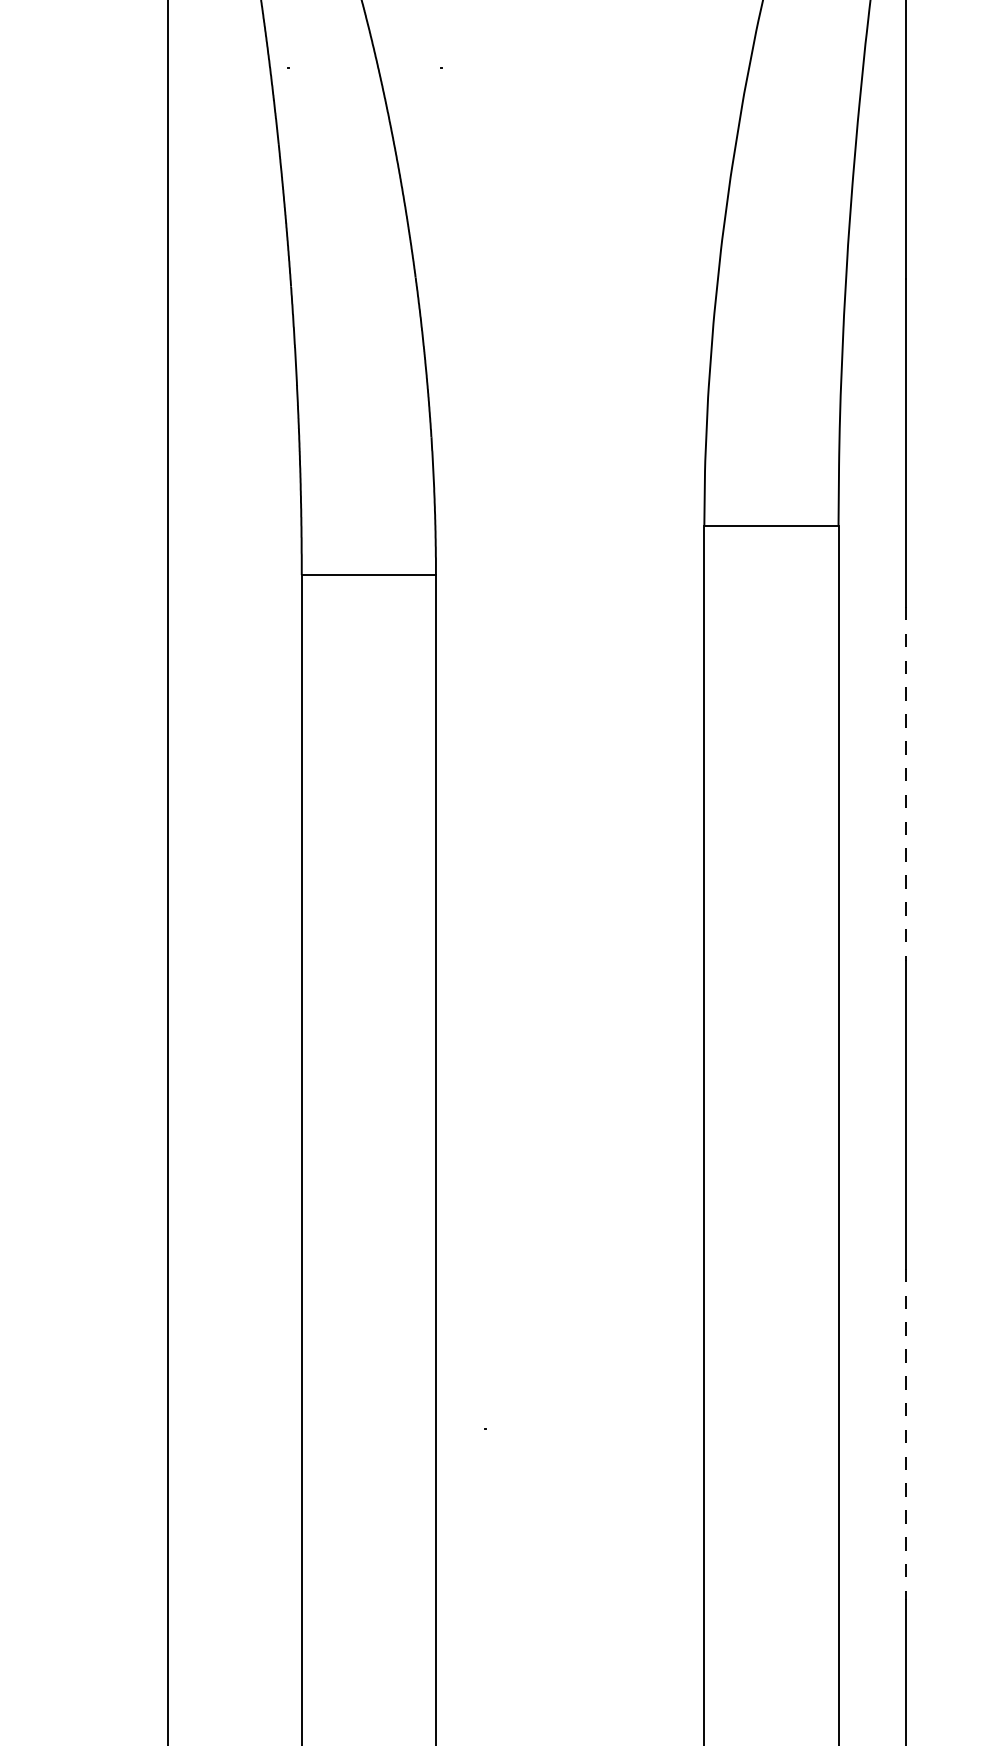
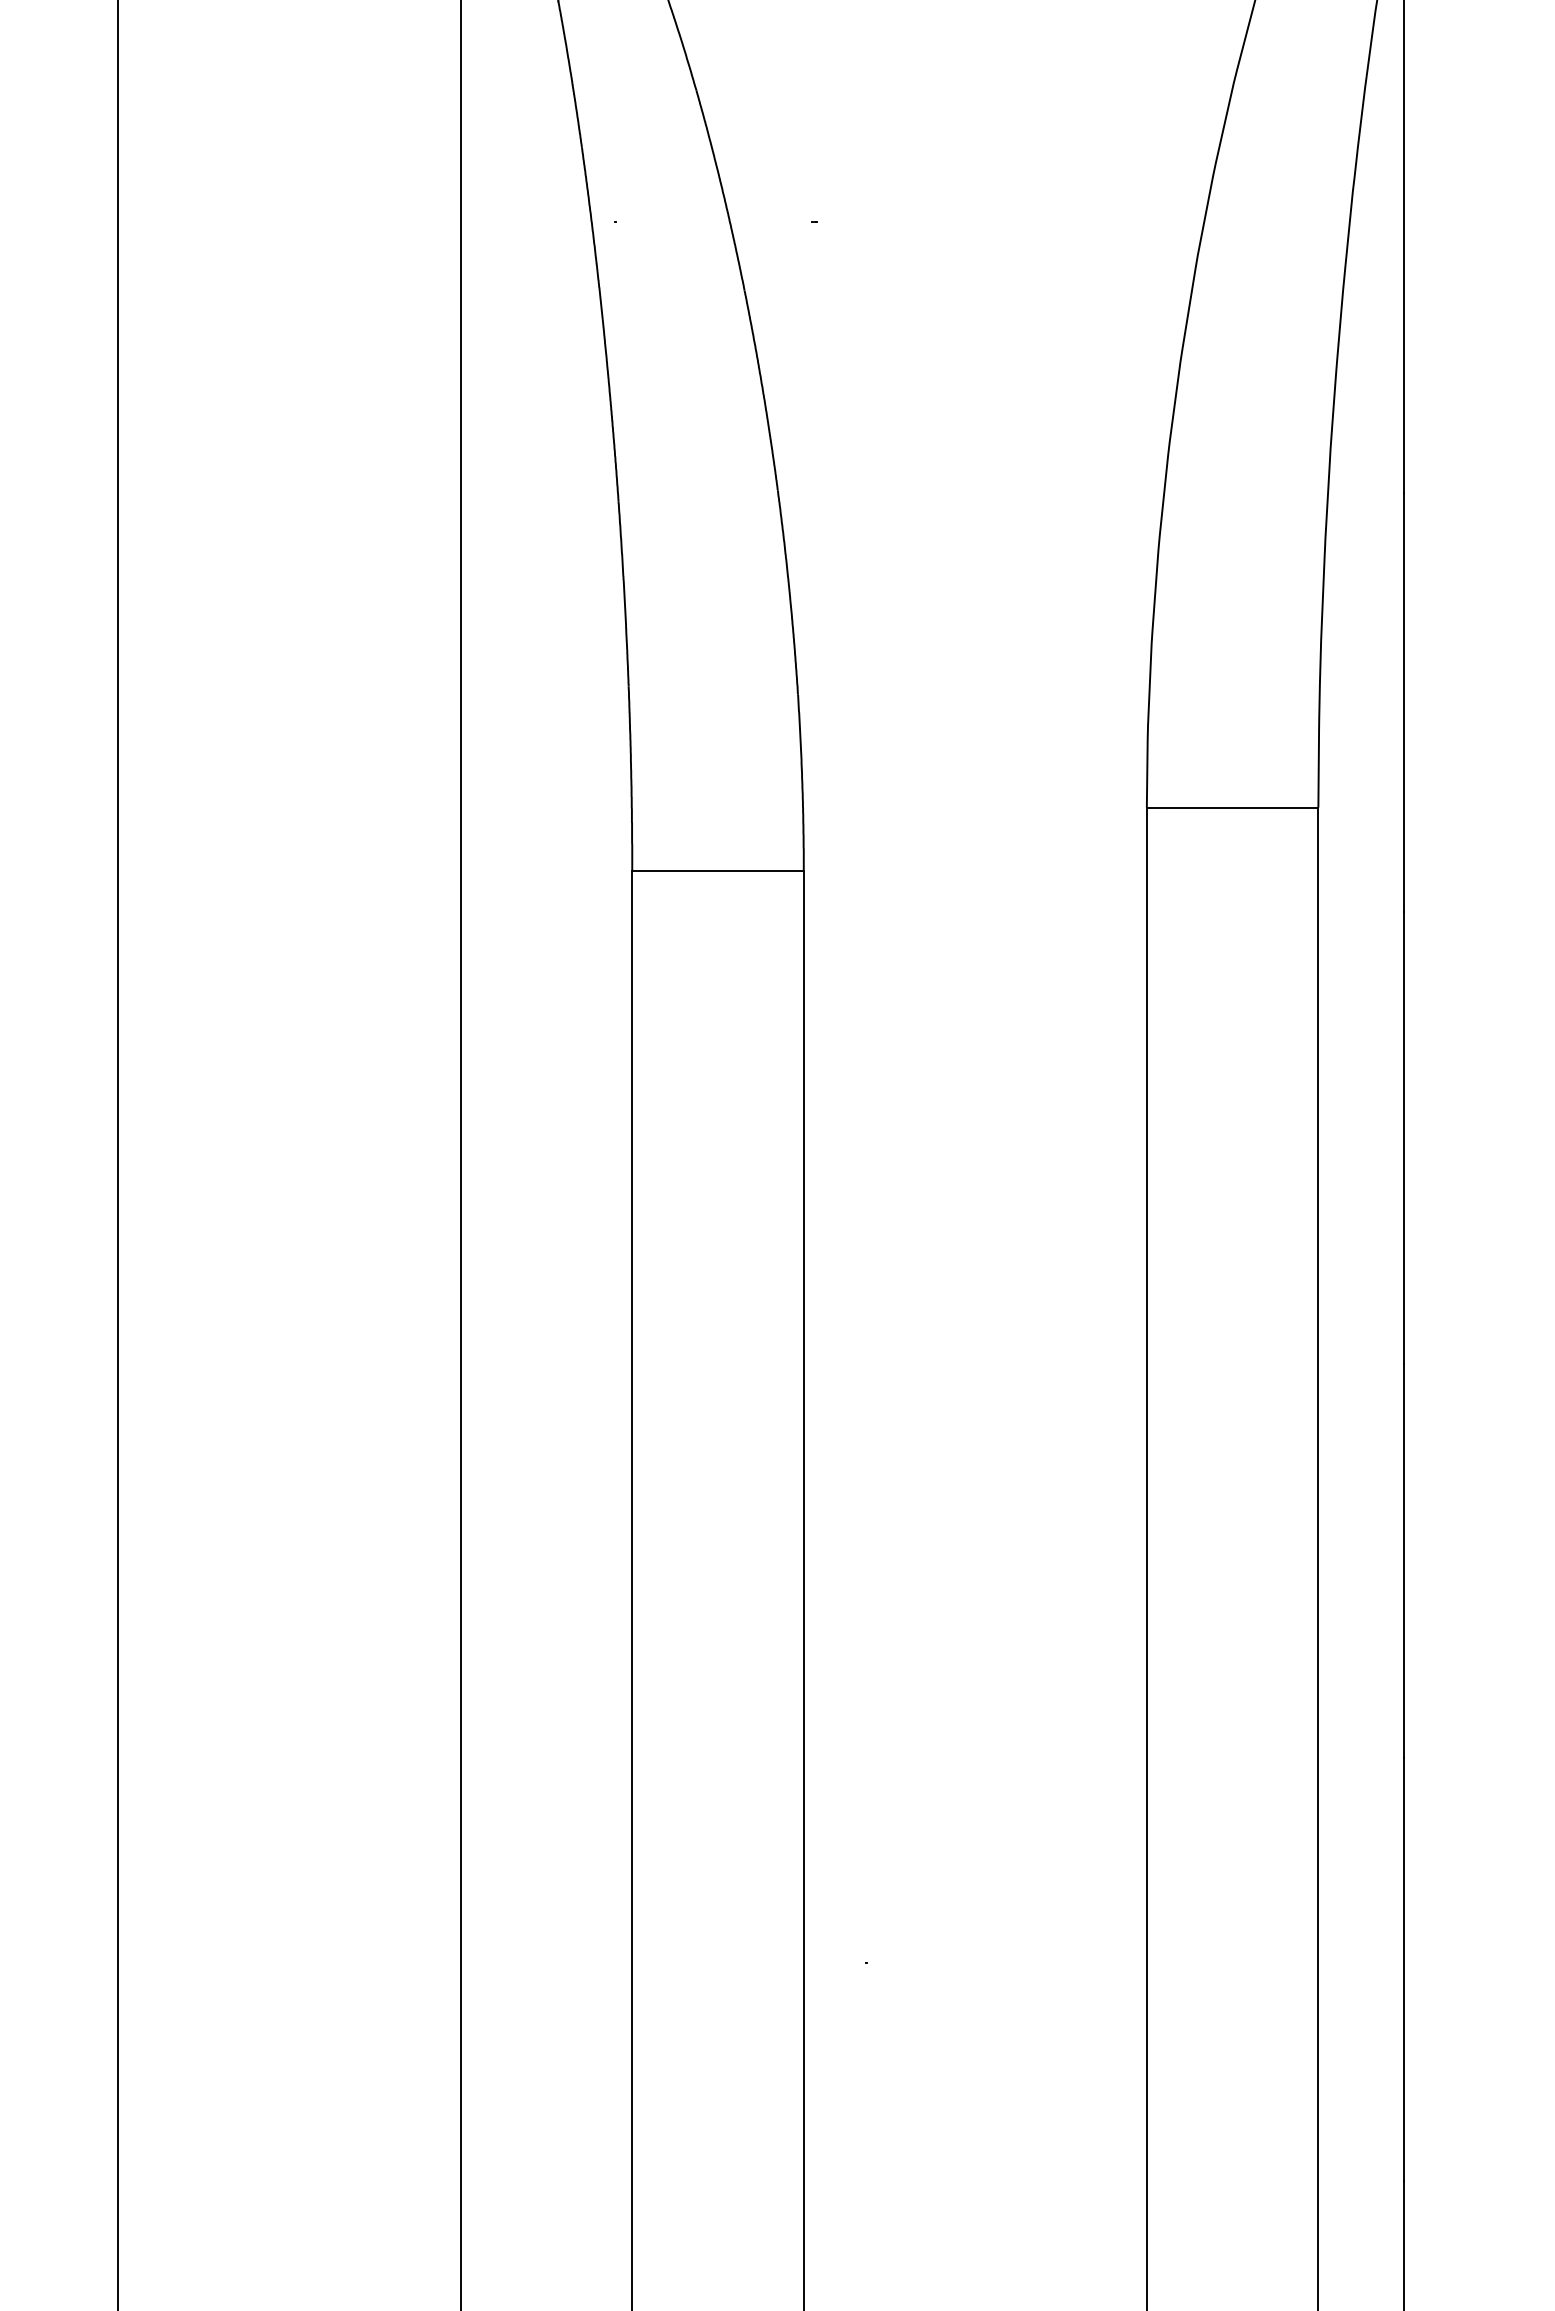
line: (905, 784) -> (1404, 1138), dashed -> solid
line: (905, 1434) -> (1404, 1969), dashed -> solid

